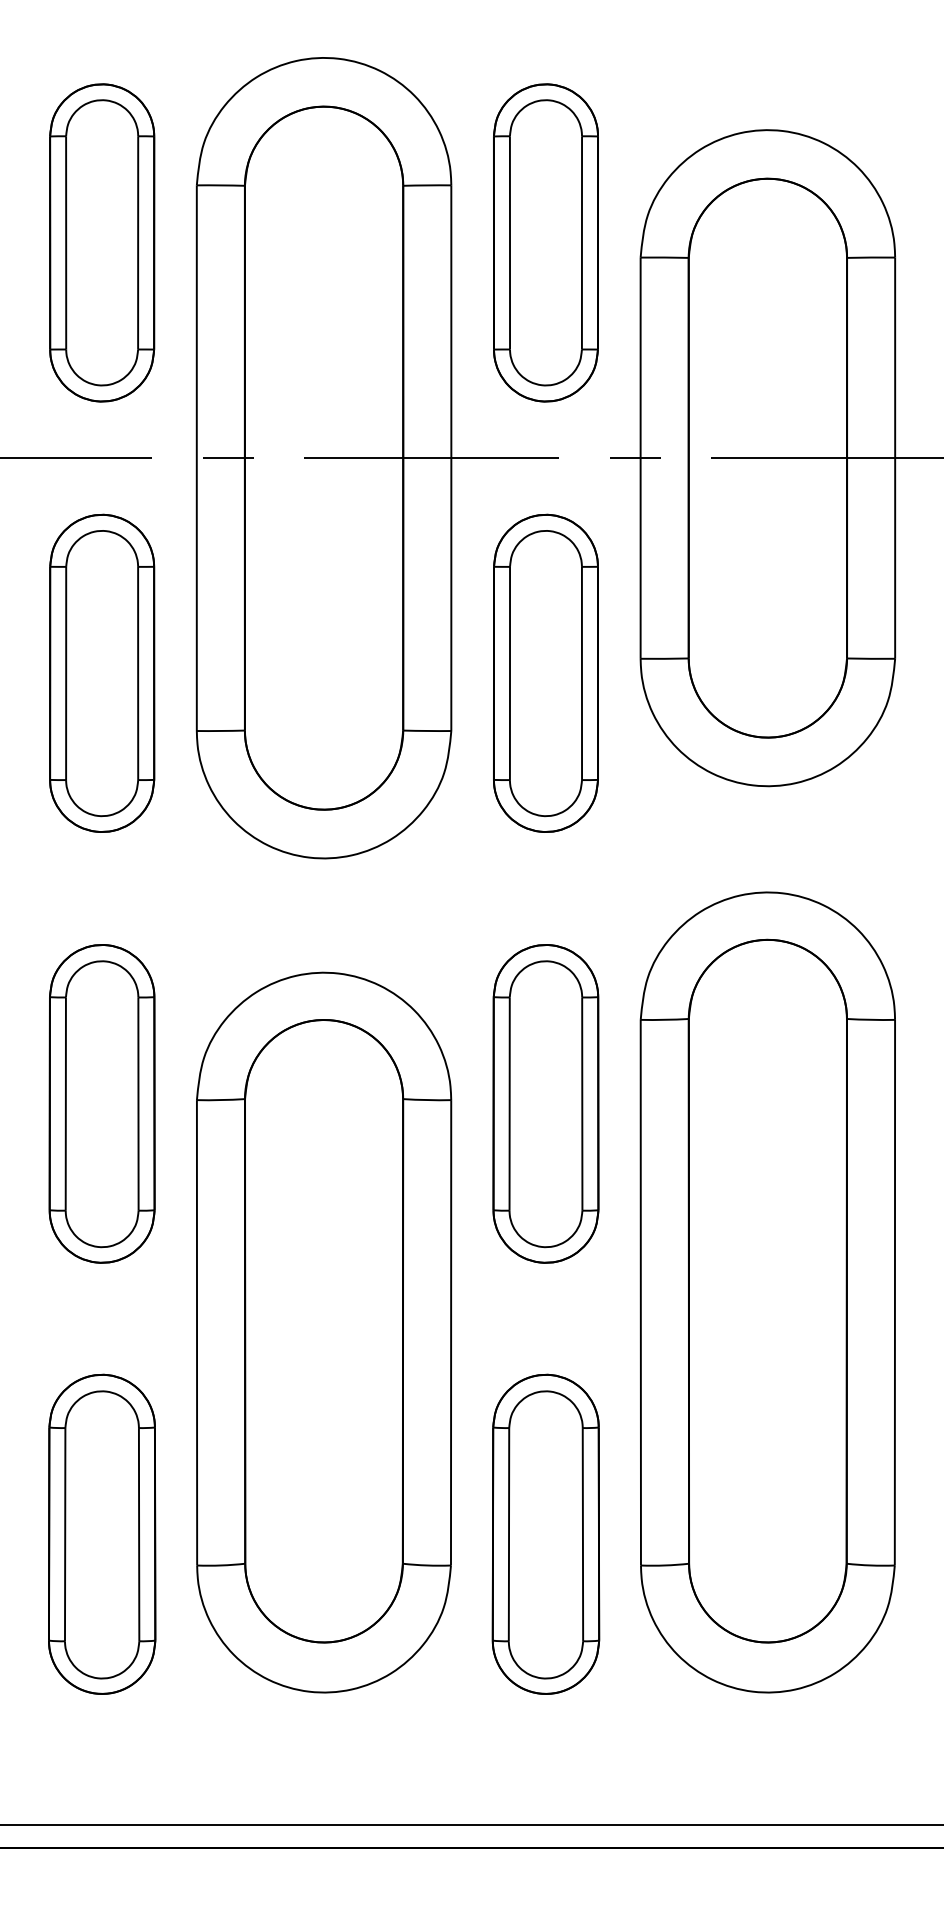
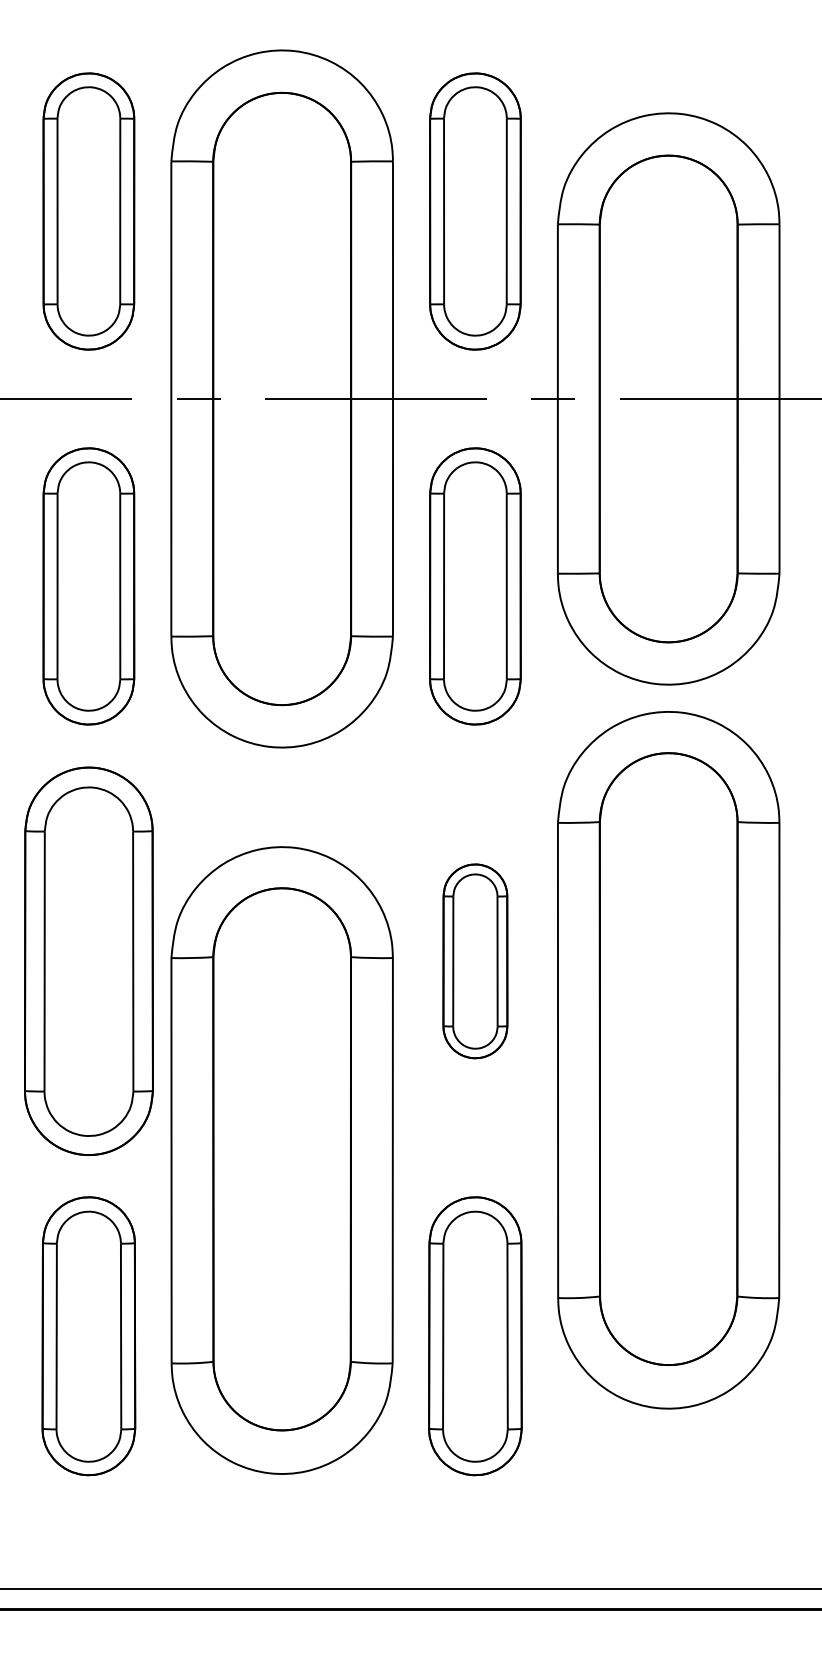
part: (101, 1103) -> (88, 961), size x1.4
part: (545, 1103) -> (475, 961), size x0.7
part: (767, 1292) -> (668, 1060), moved

